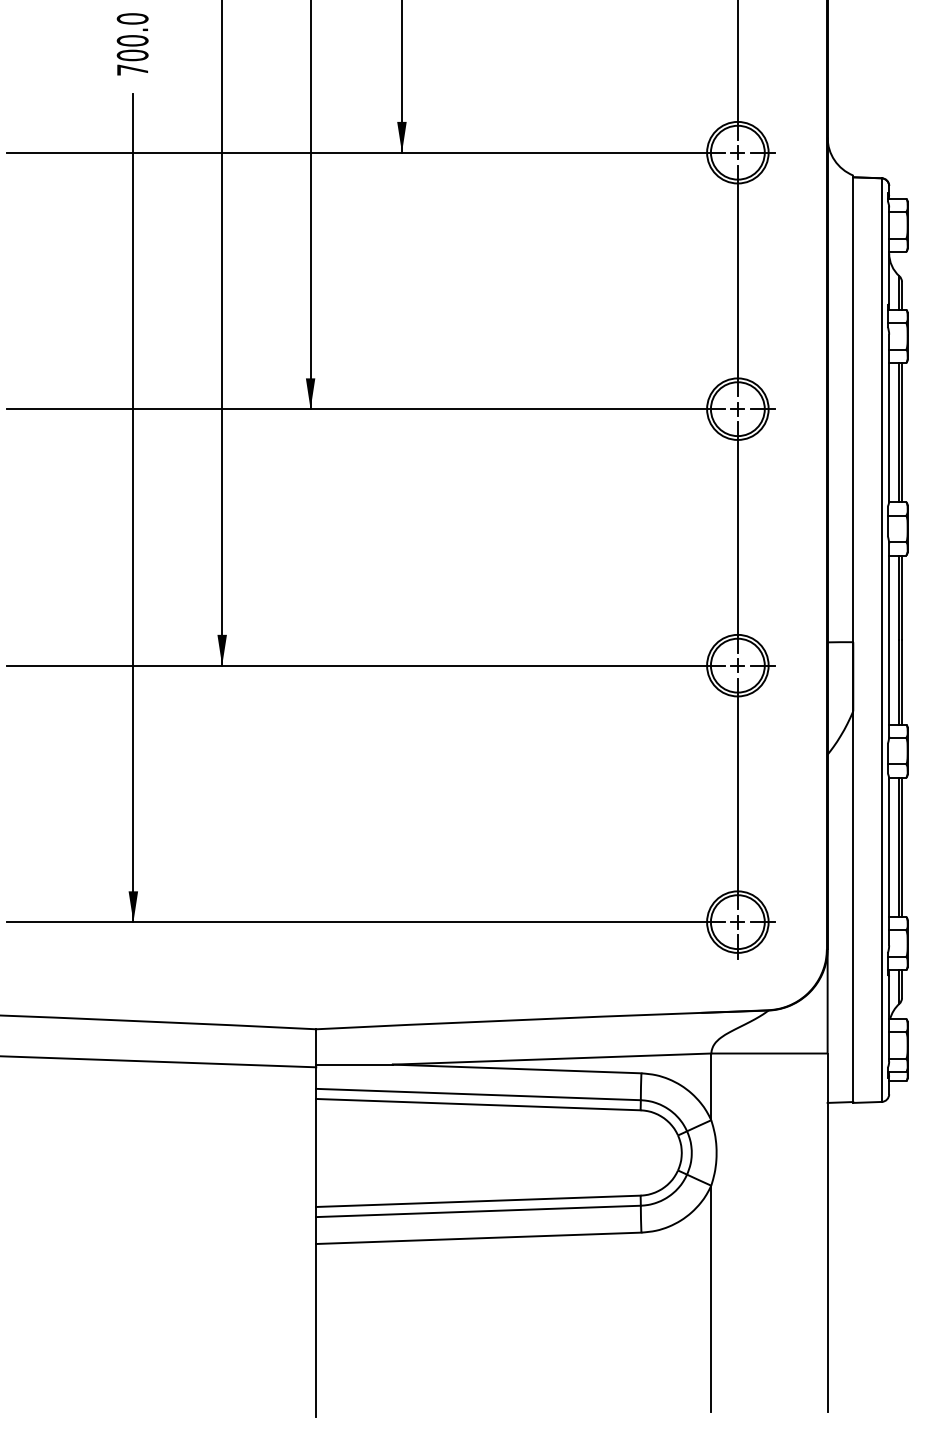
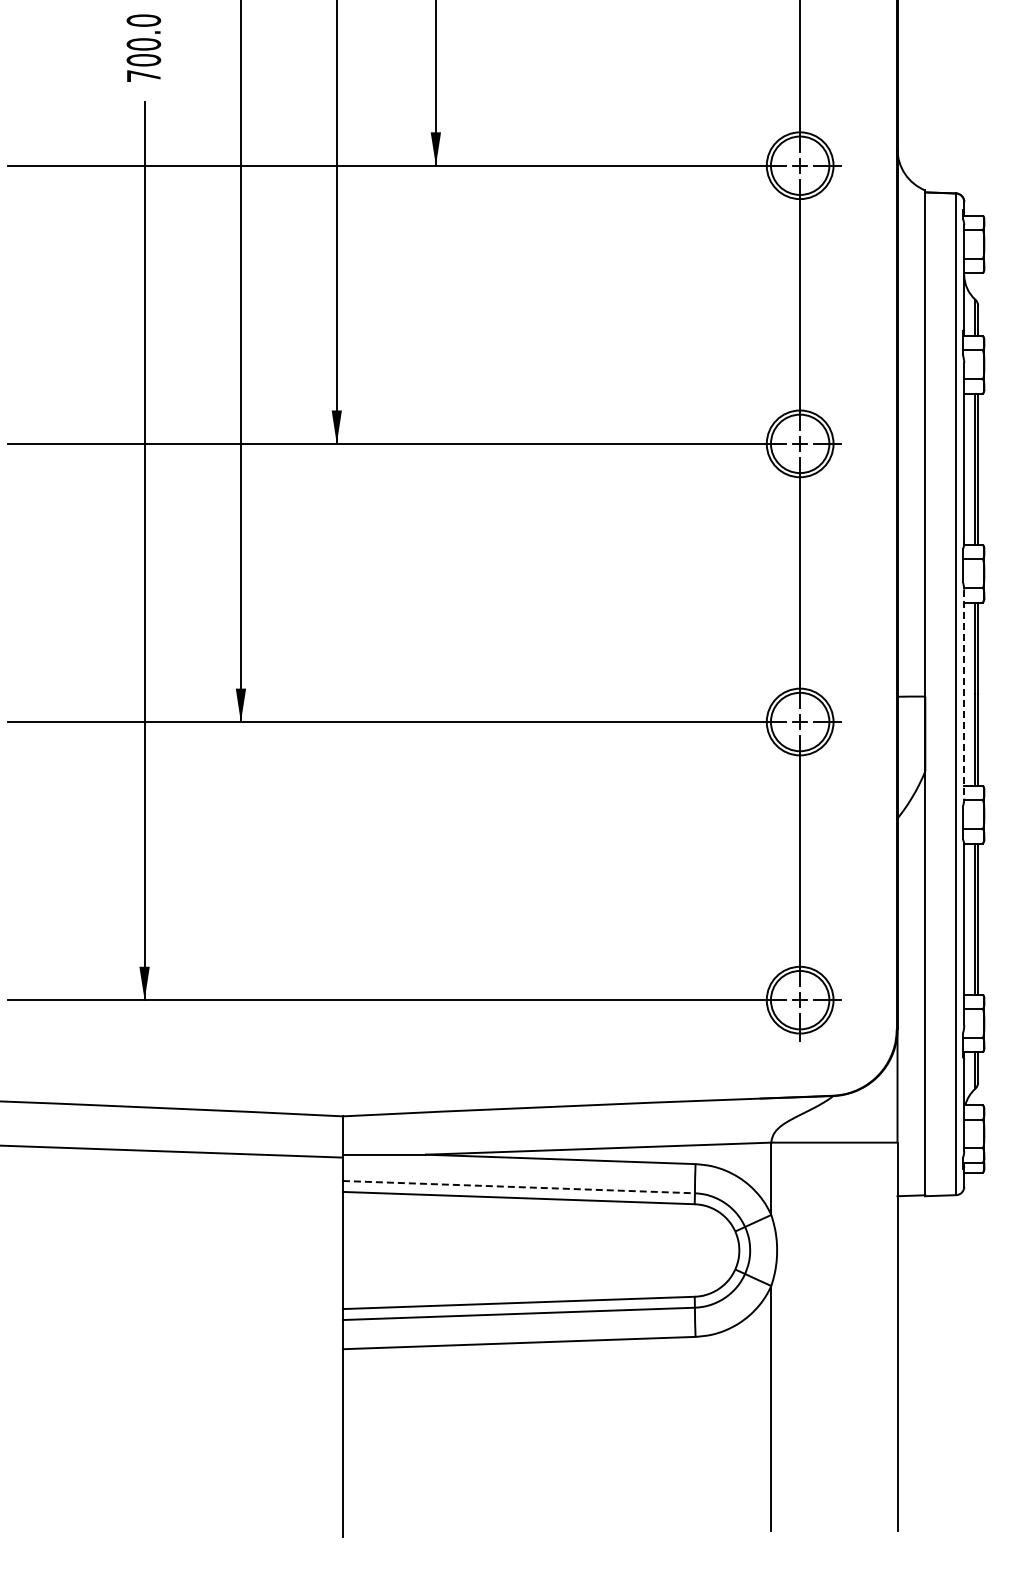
line: (889, 640) -> (964, 694), solid -> dashed
line: (479, 1094) -> (519, 1187), solid -> dashed

